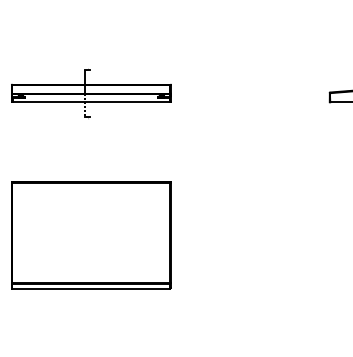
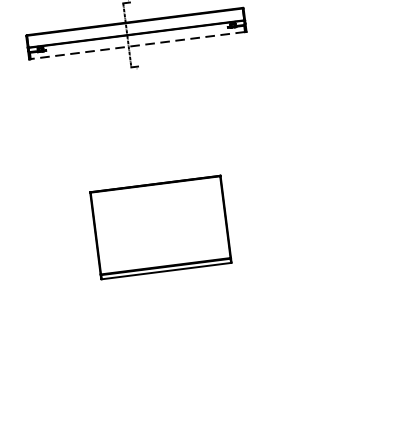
line: (90, 102) -> (136, 46), solid -> dashed
part: (91, 235) -> (160, 227), size x0.6

